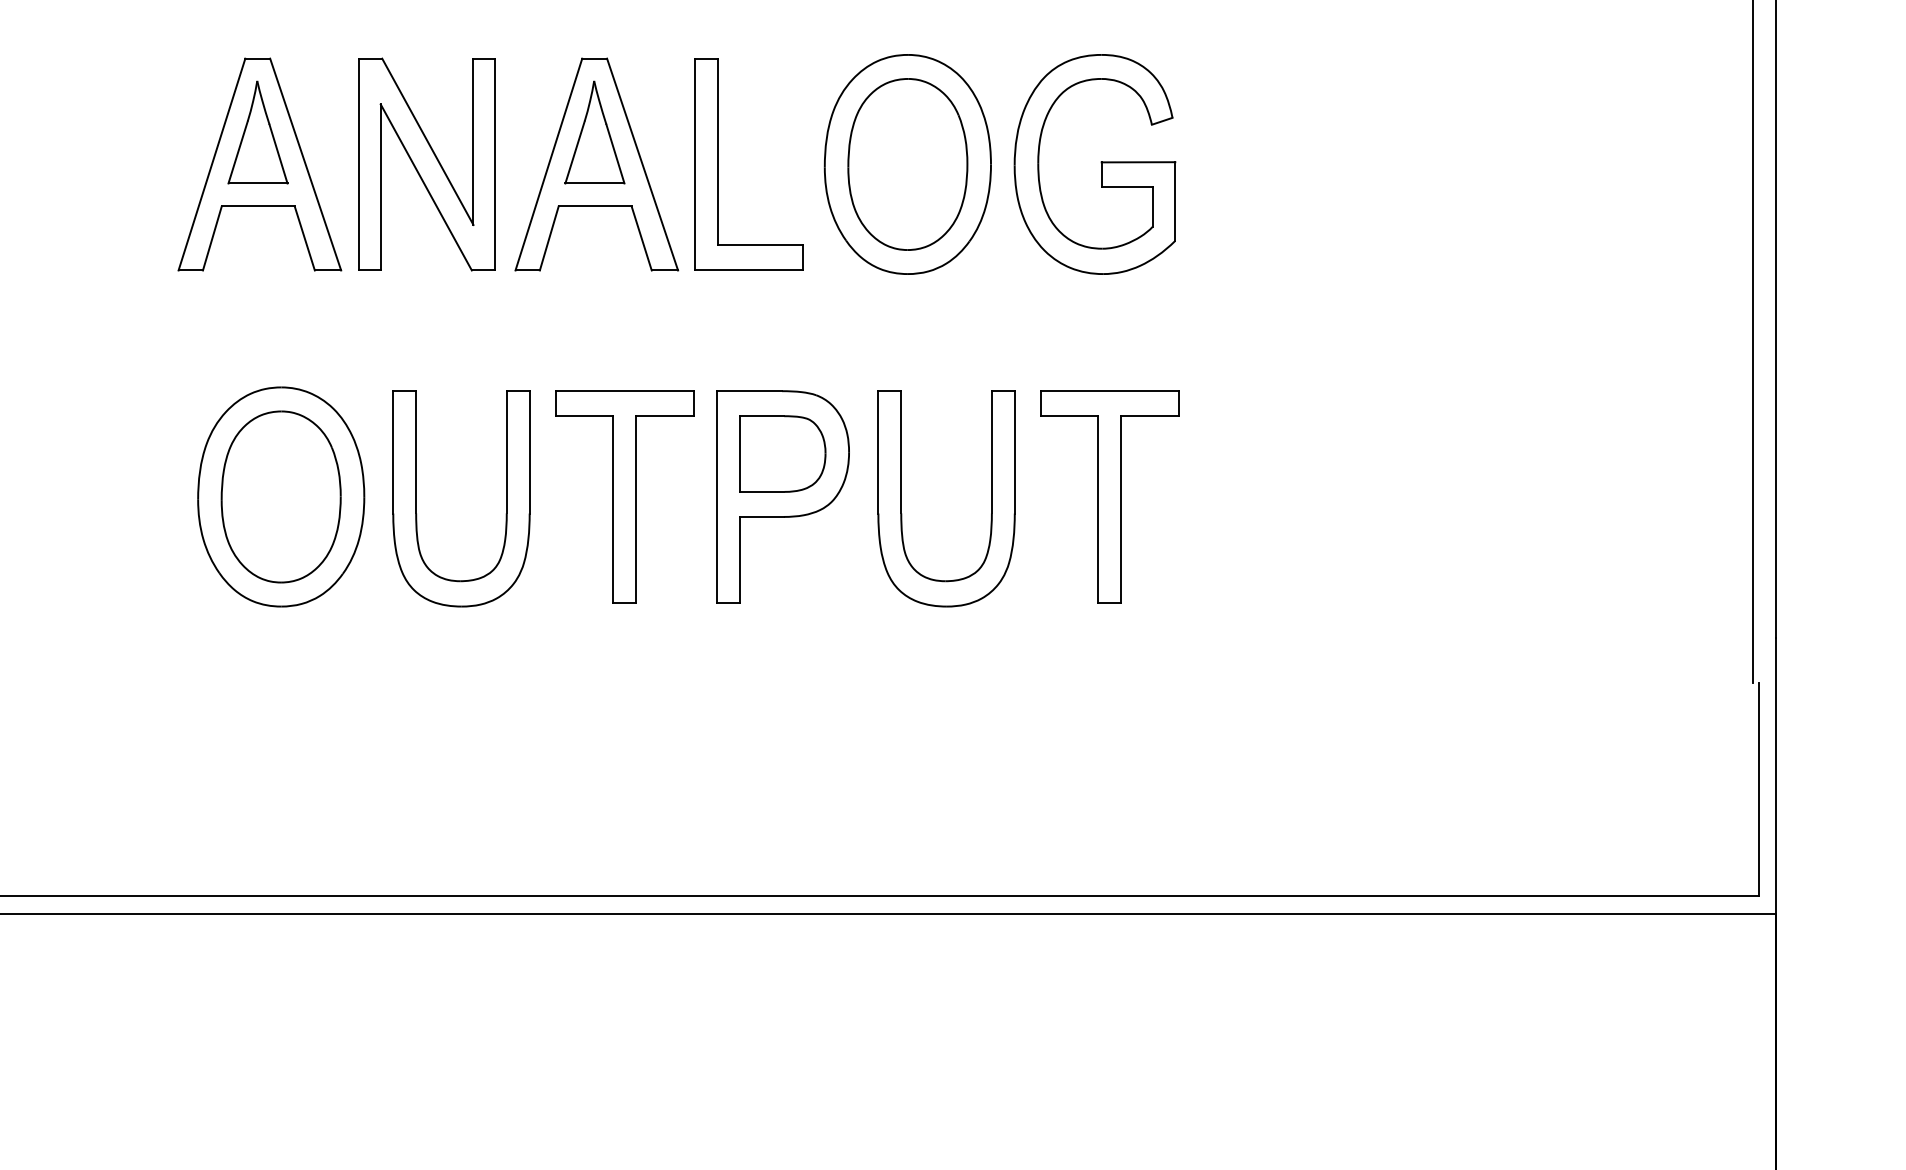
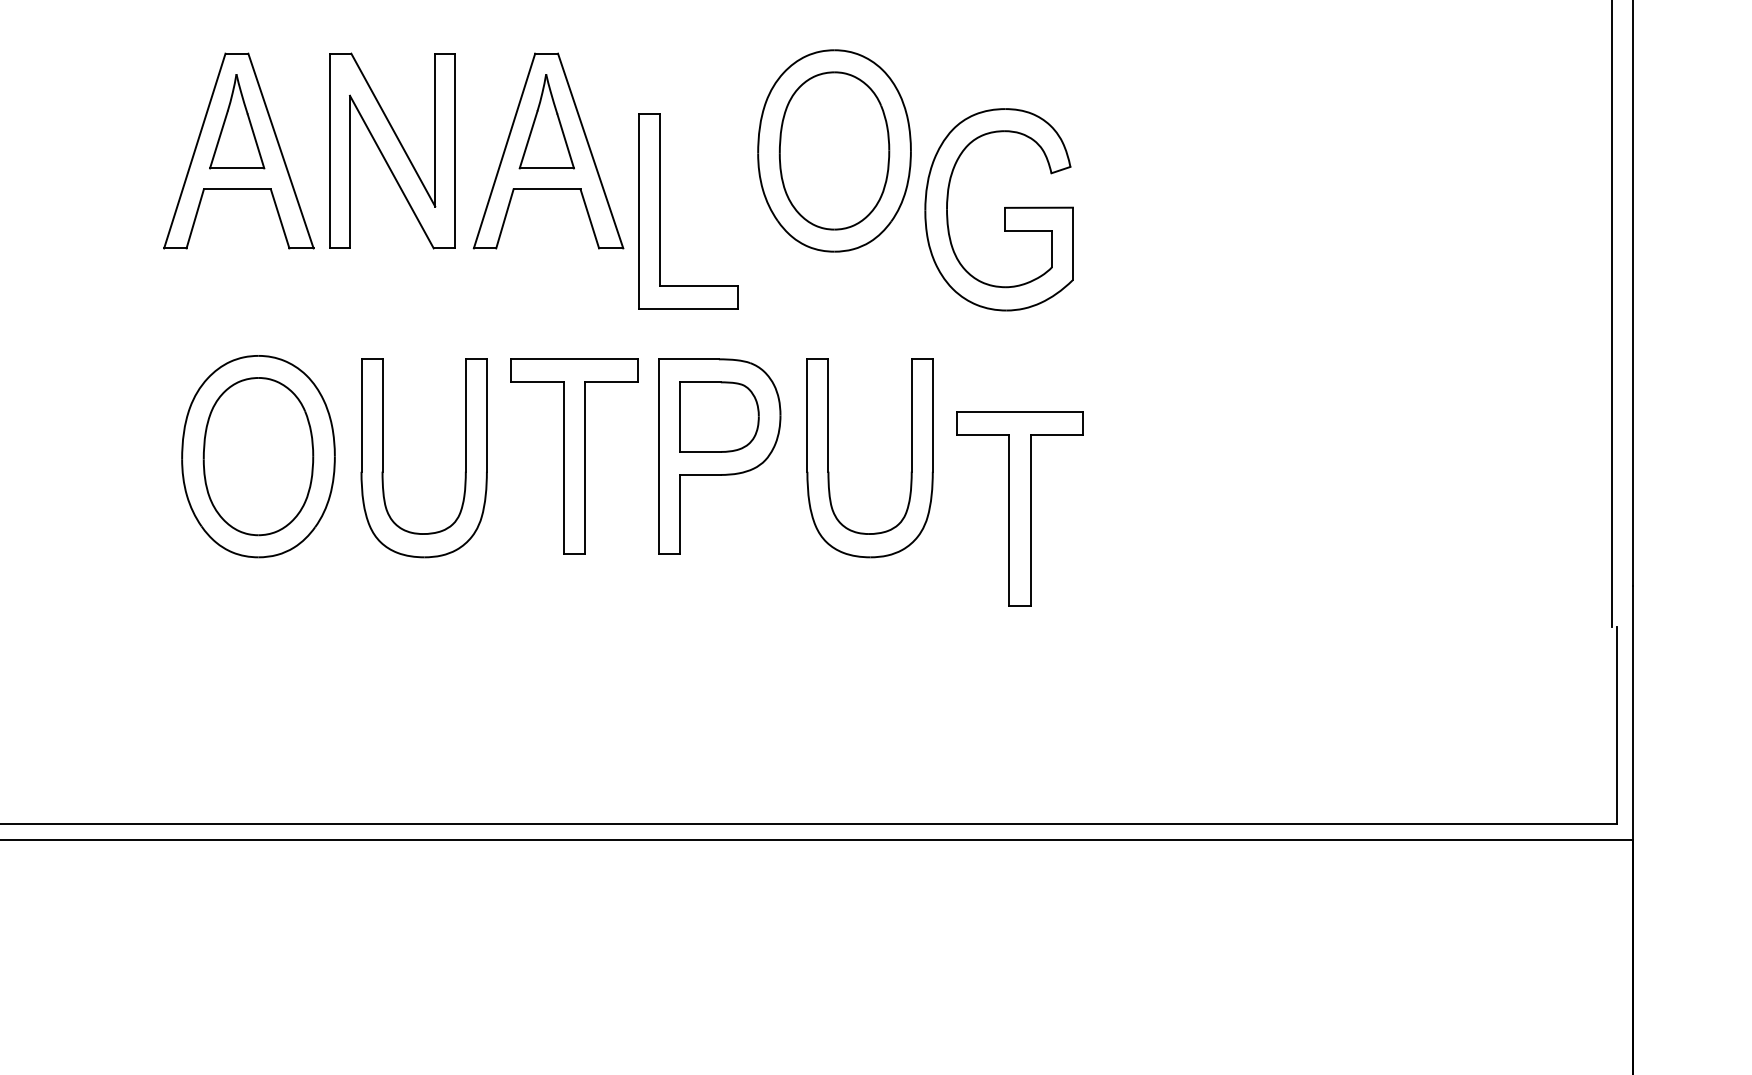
part: (1100, 162) -> (1004, 207), moved
part: (718, 164) -> (660, 211), moved
part: (1109, 496) -> (1019, 508), moved

